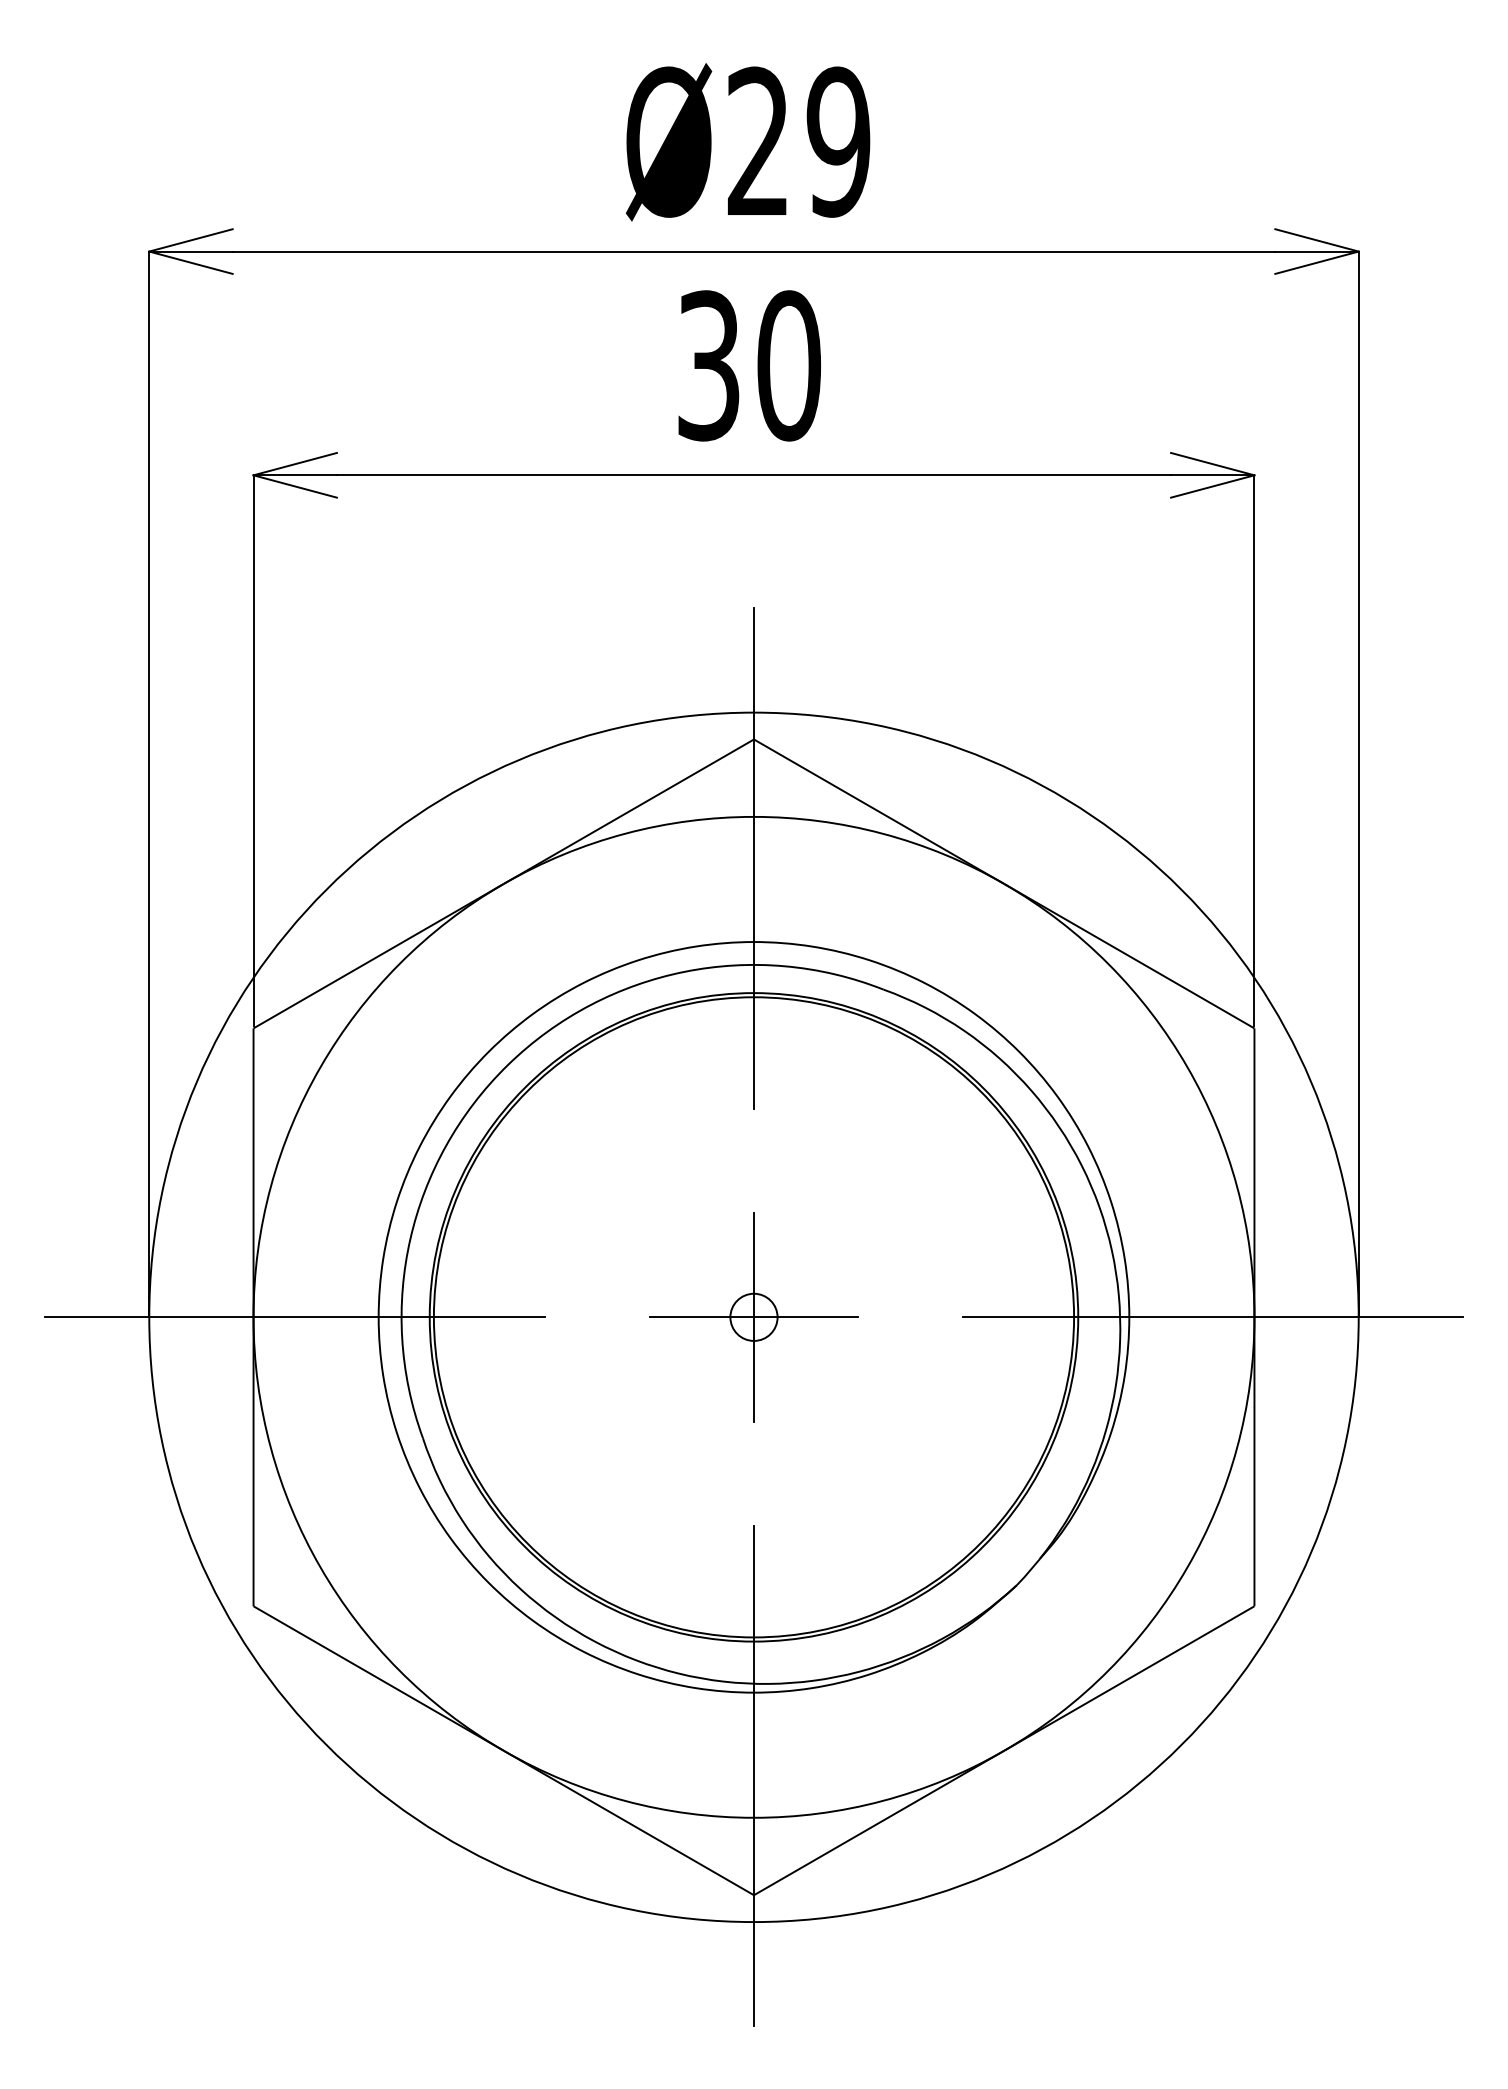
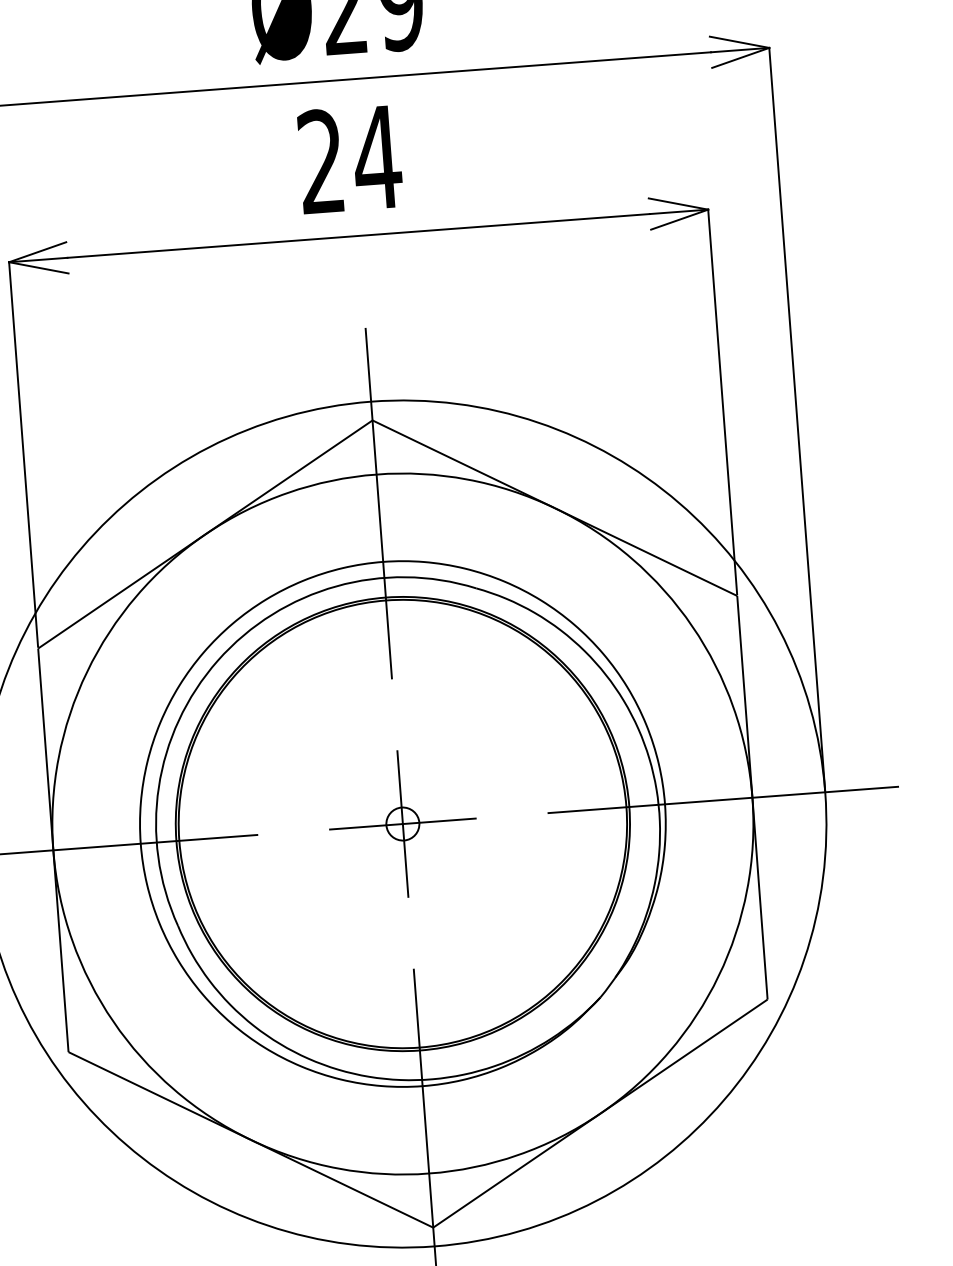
text: (750, 365) -> (350, 159), 30 -> 24

